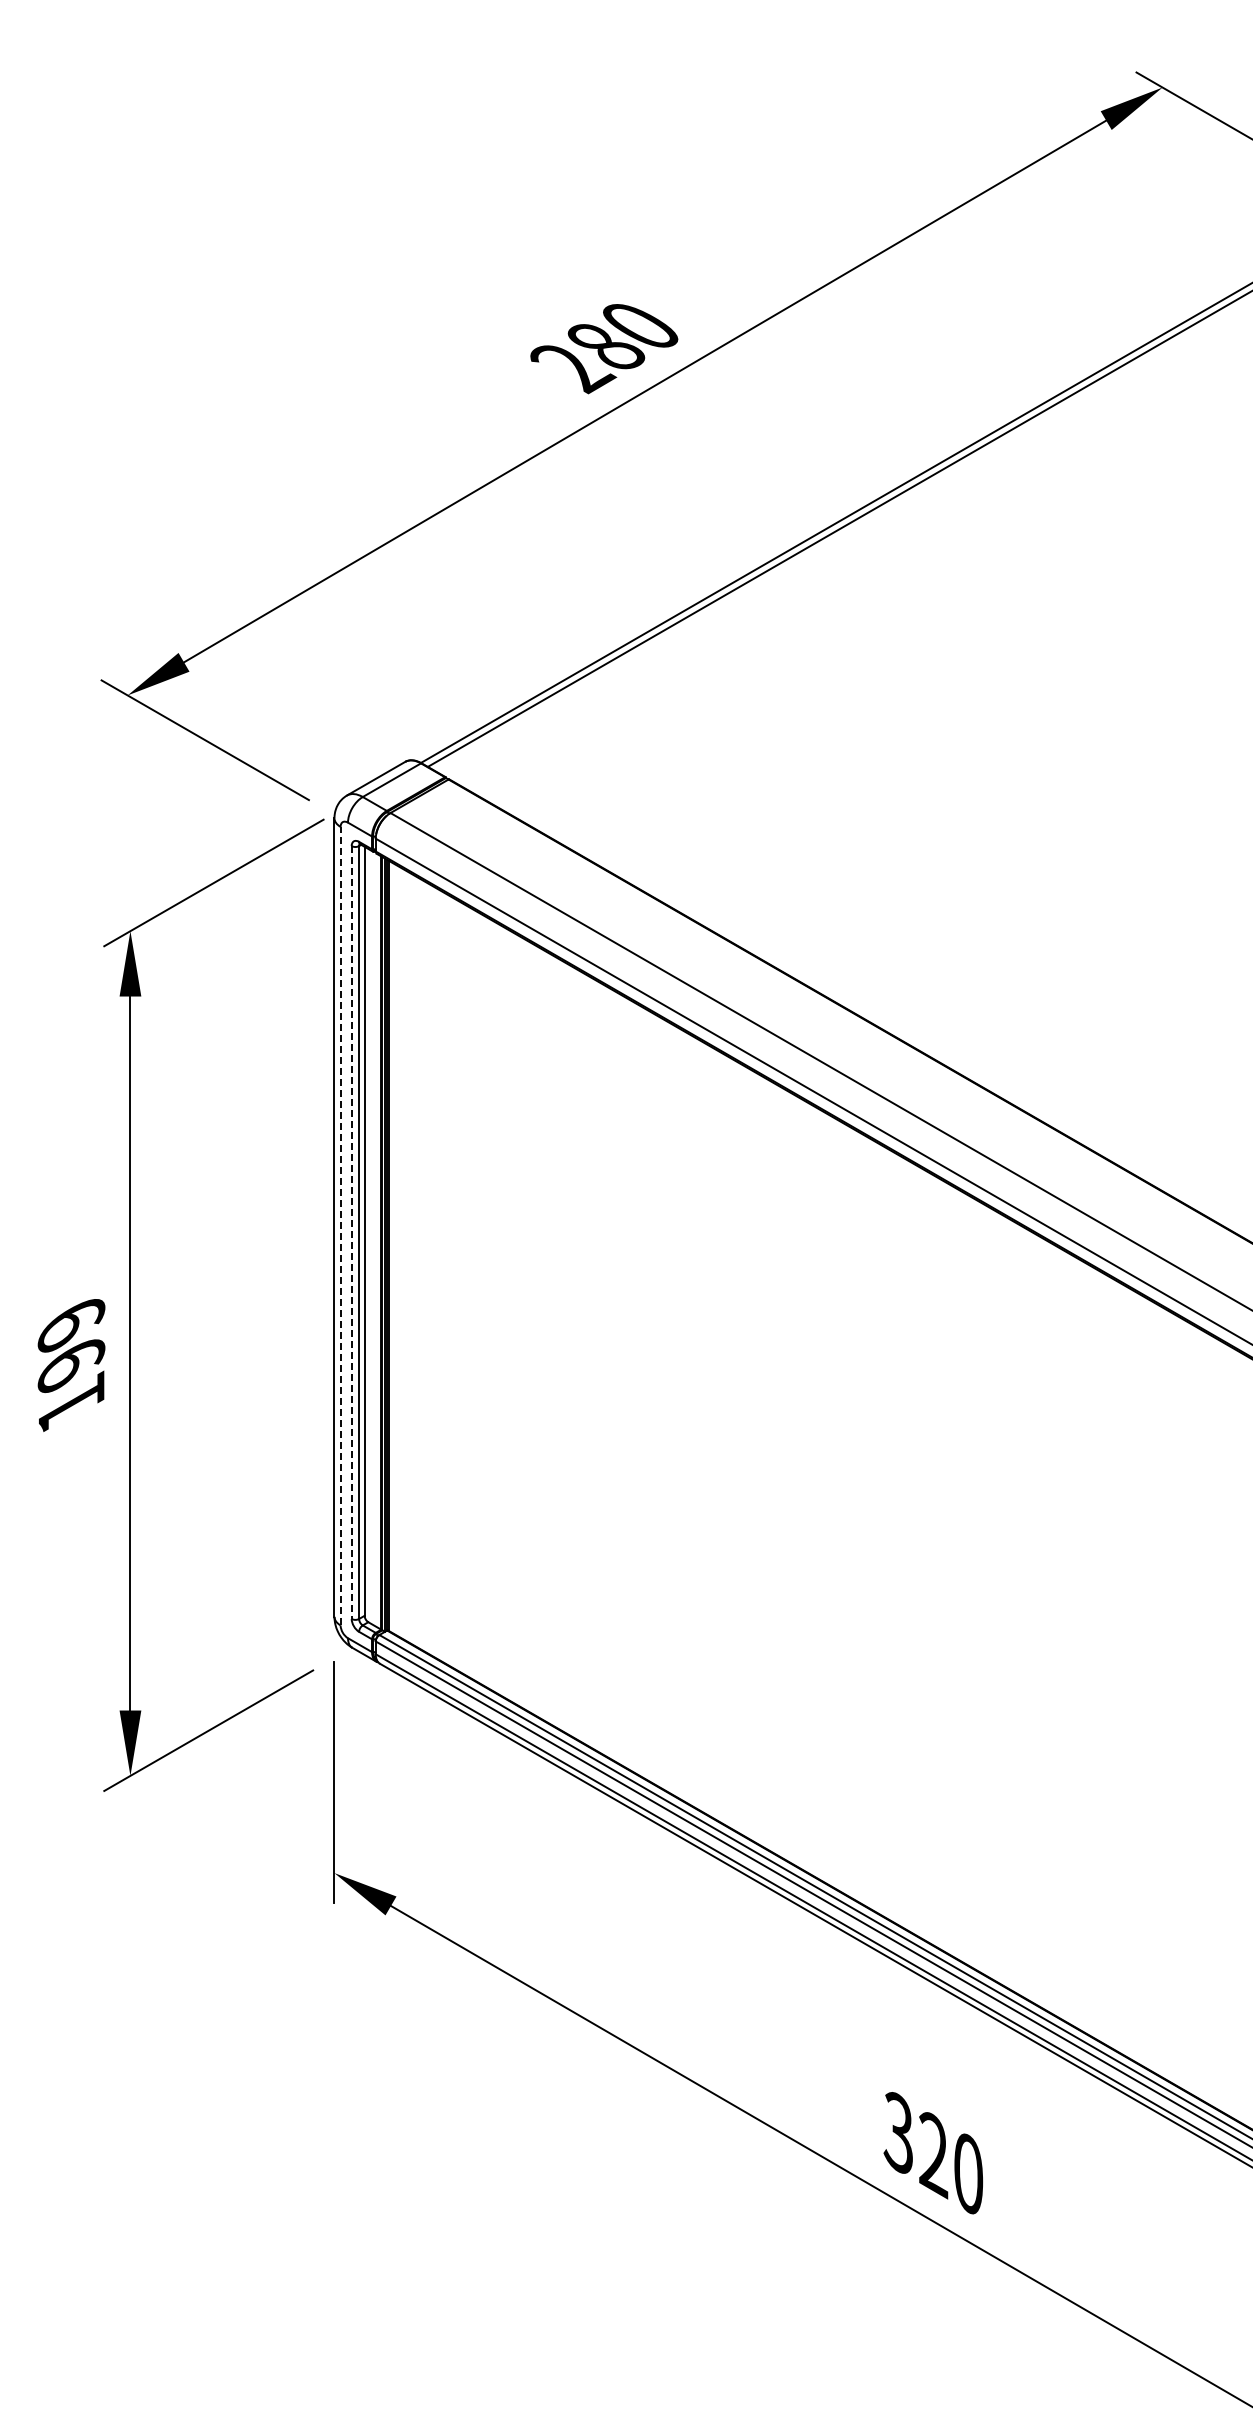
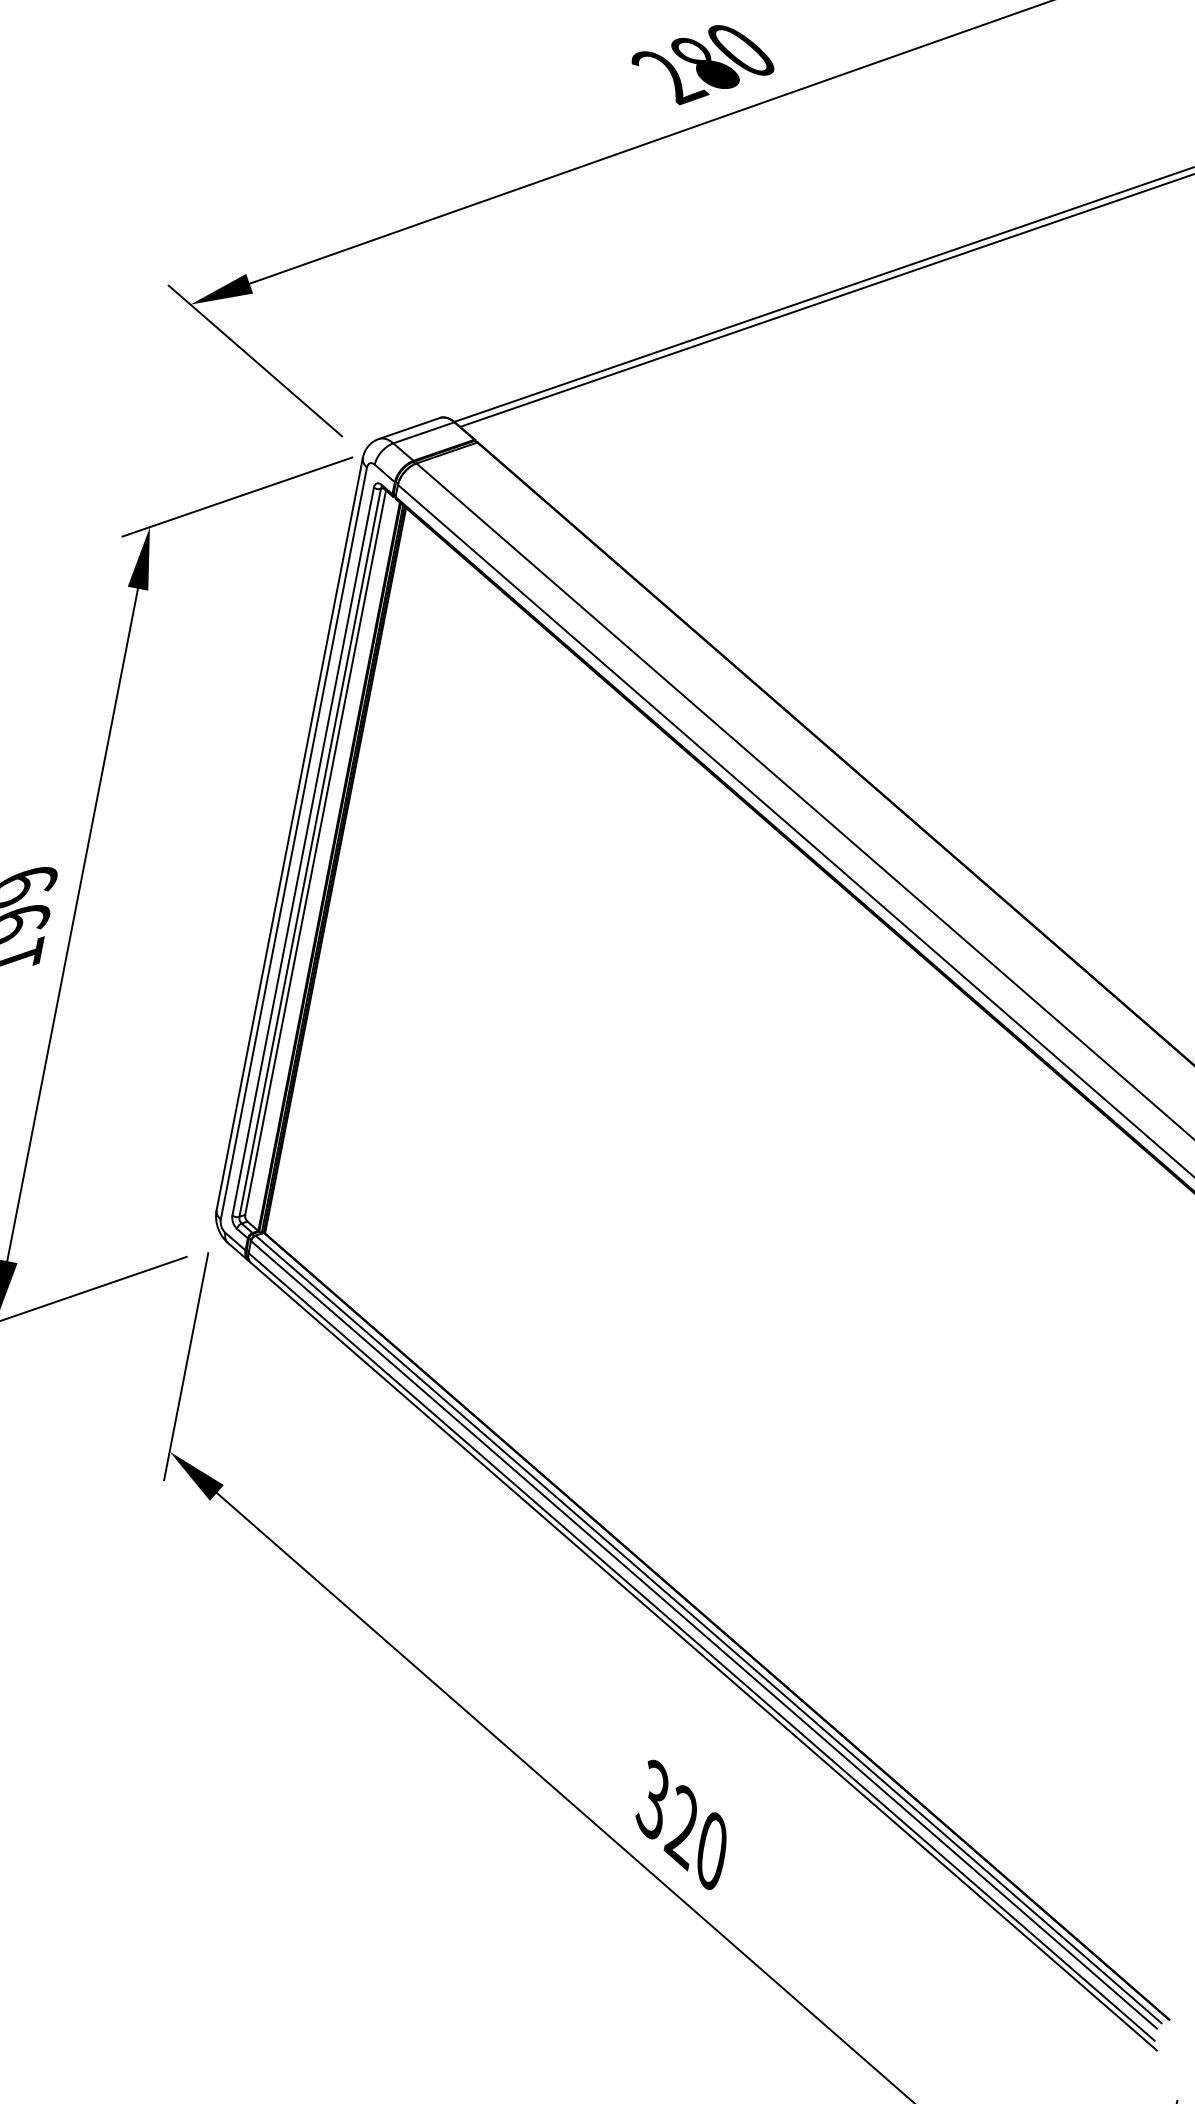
line: (340, 1225) -> (293, 842), dashed -> solid
line: (351, 1233) -> (302, 852), dashed -> solid

